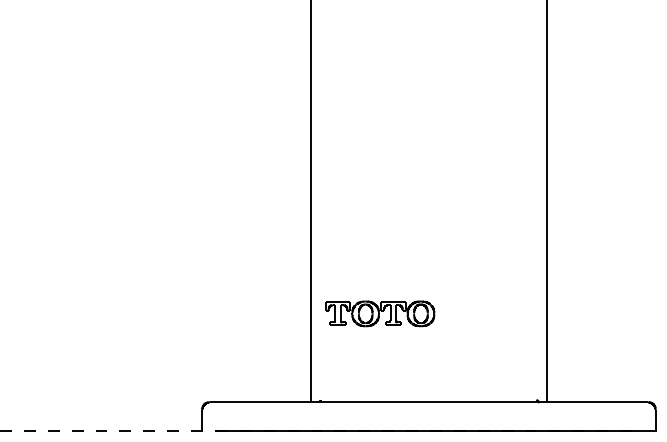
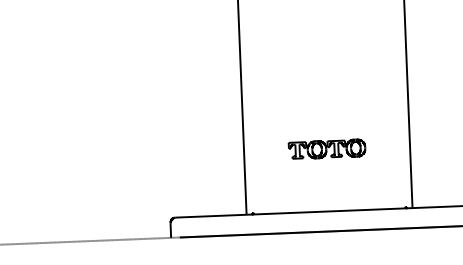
part: (380, 313) -> (327, 149), moved

